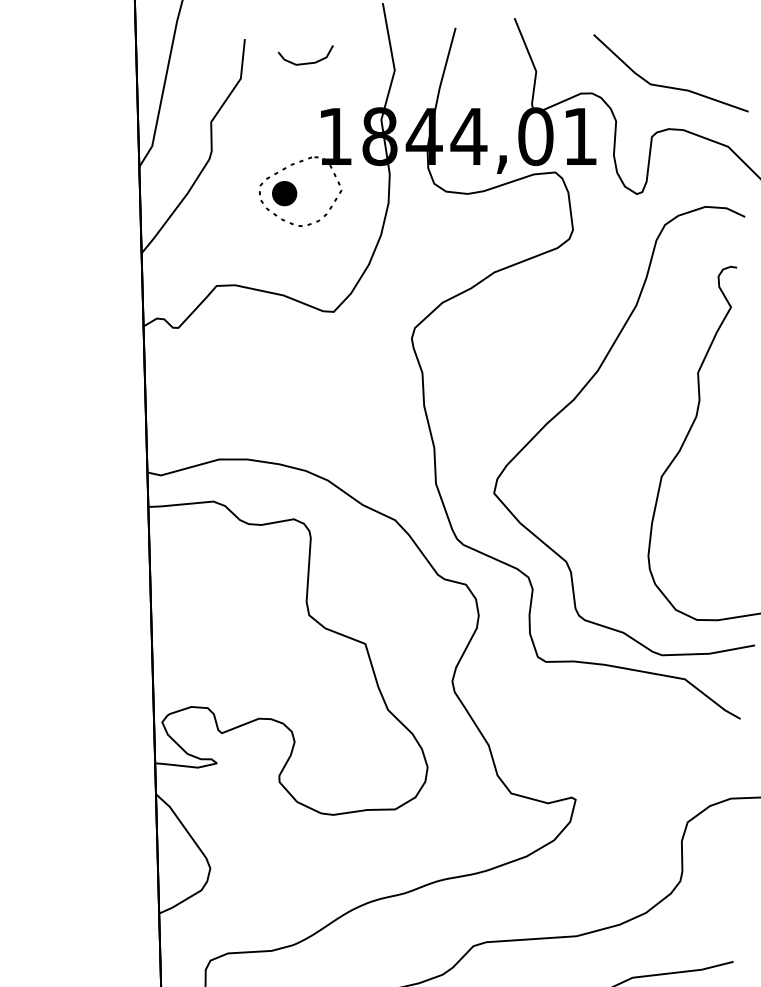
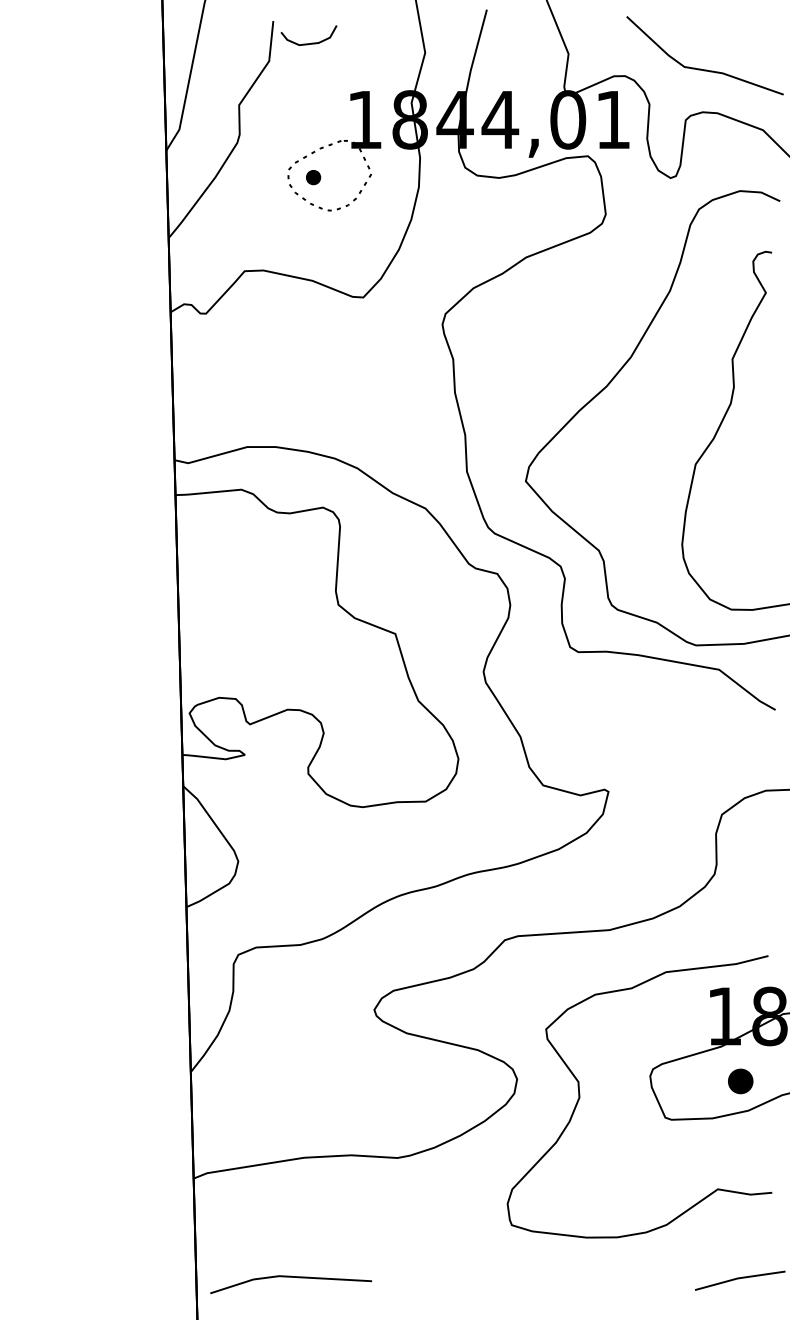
curve: (308, 62) -> (311, 42), moved
part: (284, 193) -> (313, 177), size x0.6

